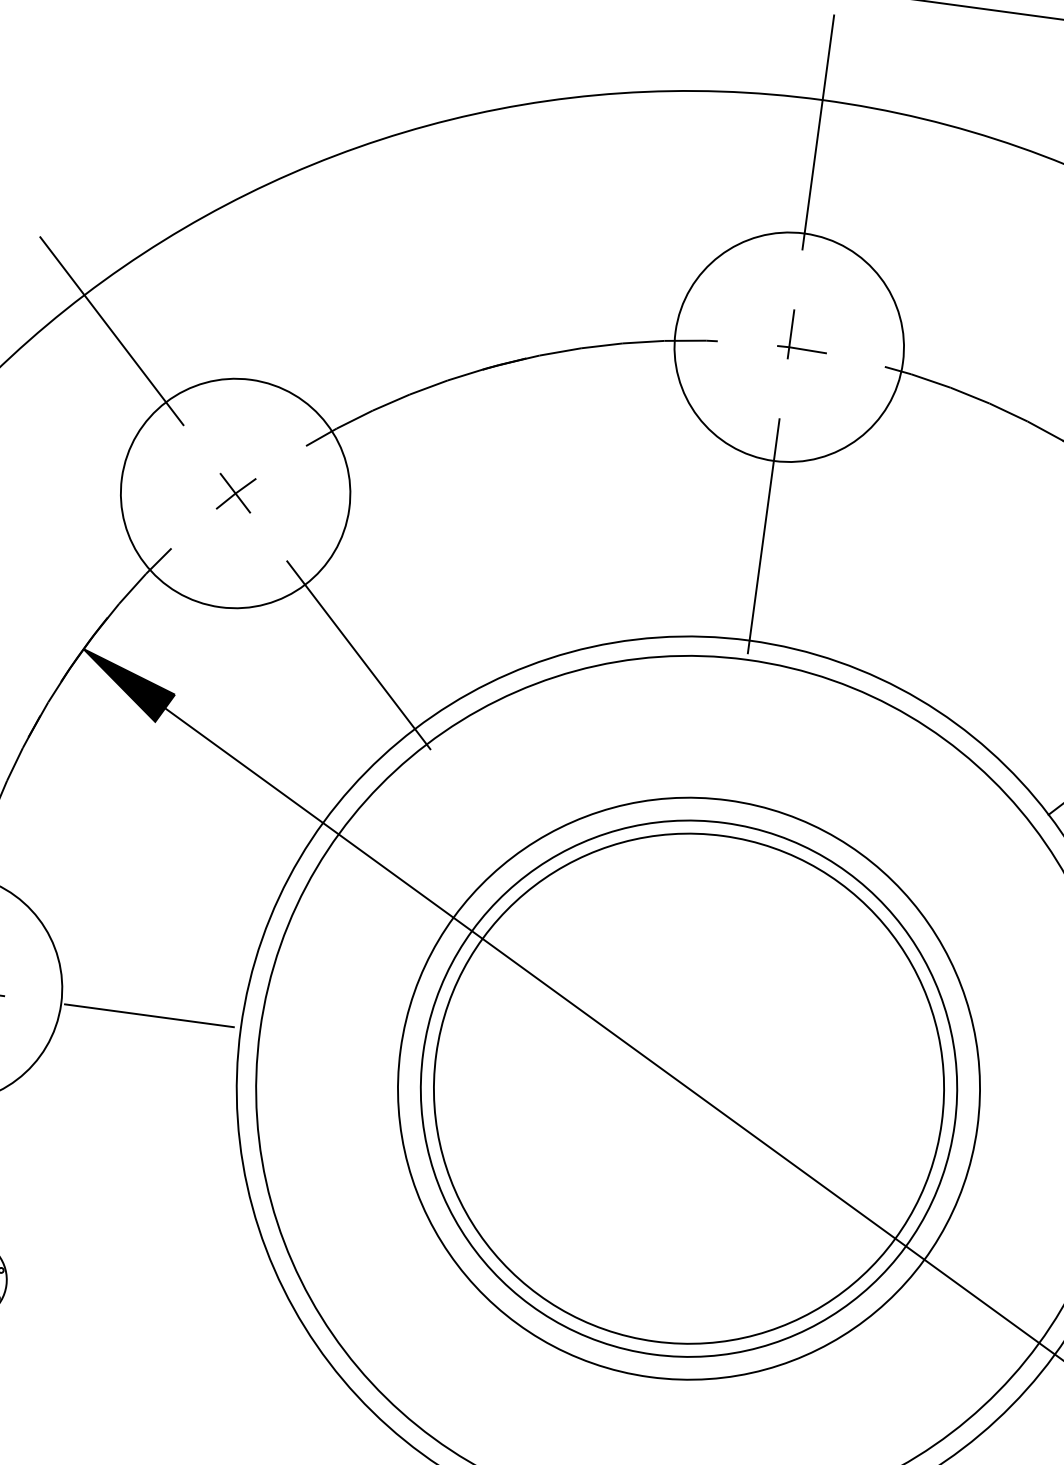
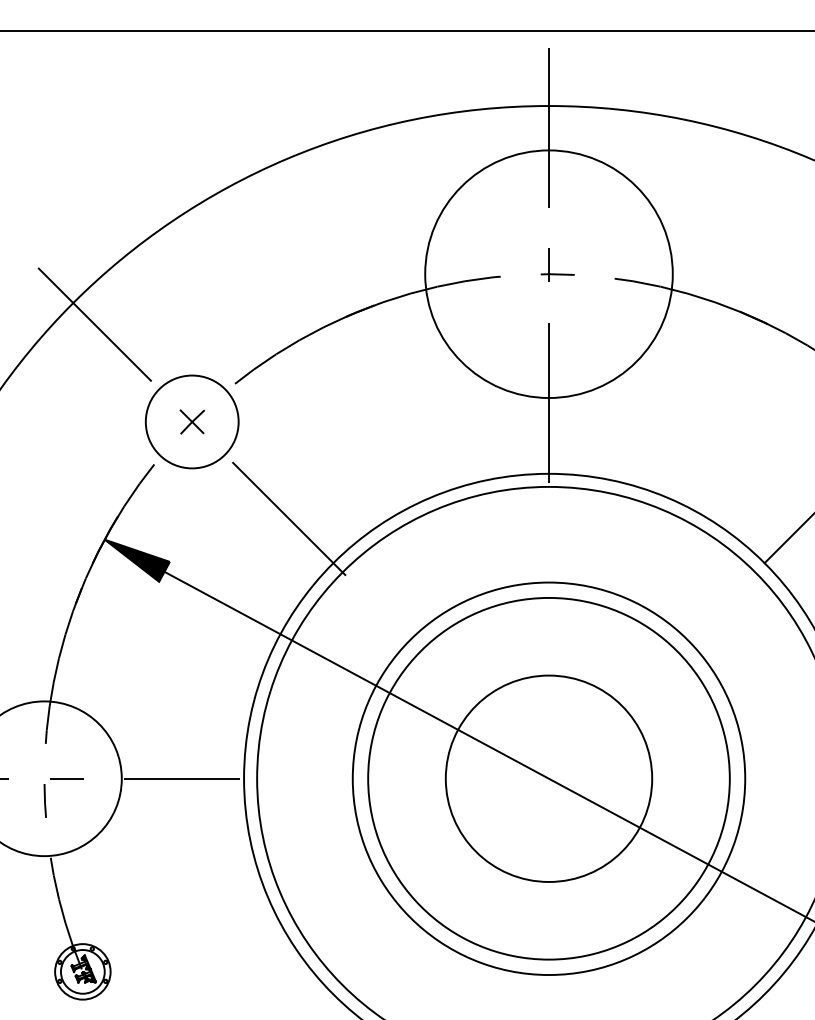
circle: (788, 346) -> (548, 273), size x1.6
circle: (234, 492) -> (191, 421), size x0.6
circle: (689, 1088) -> (549, 778), size x0.6

